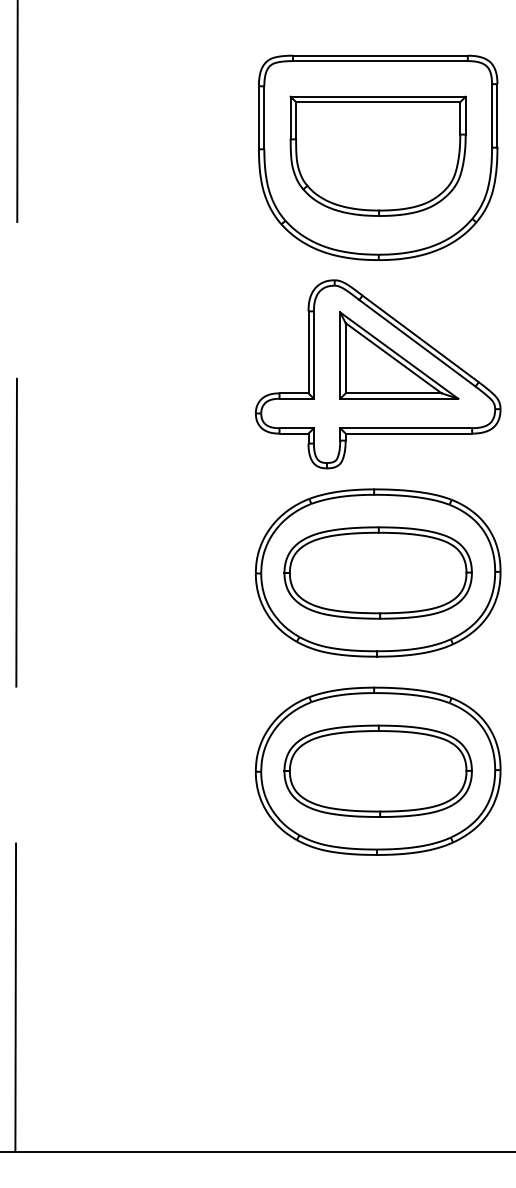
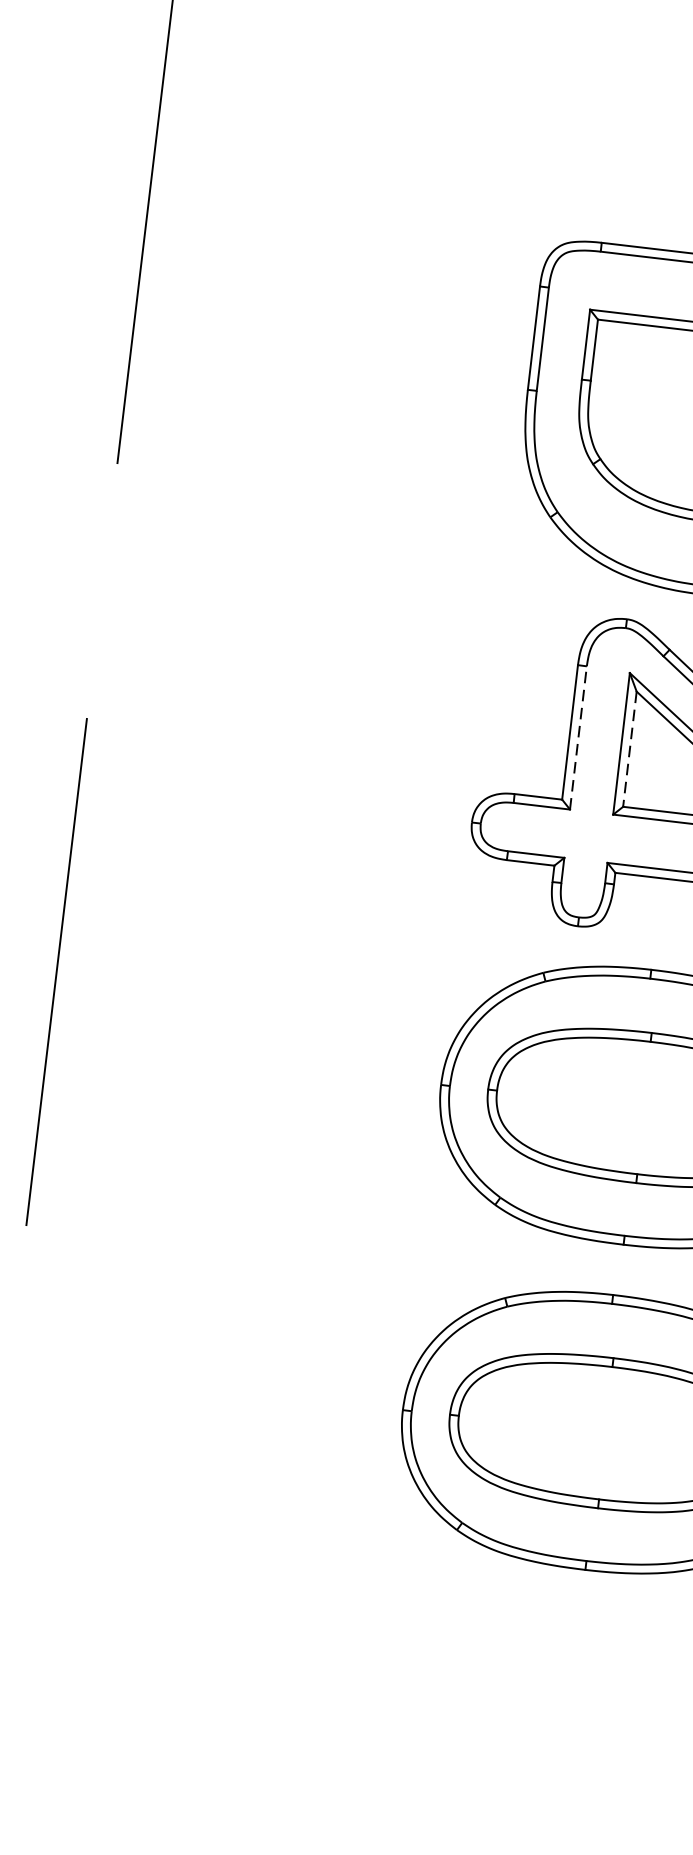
line: (313, 355) -> (577, 738), solid -> dashed
line: (345, 358) -> (629, 749), solid -> dashed

